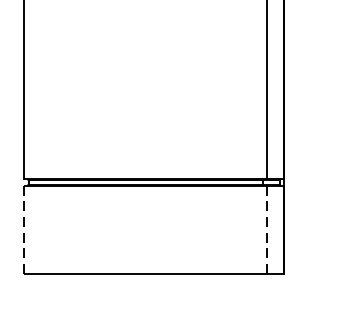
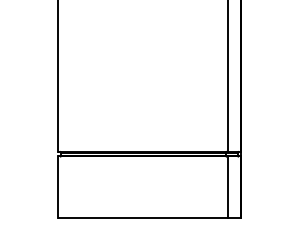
line: (24, 229) -> (58, 187), dashed -> solid
line: (266, 229) -> (228, 187), dashed -> solid

